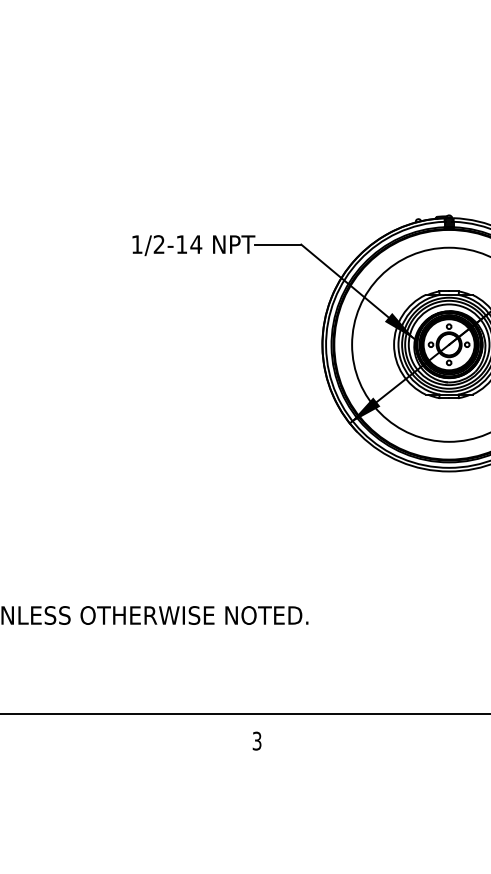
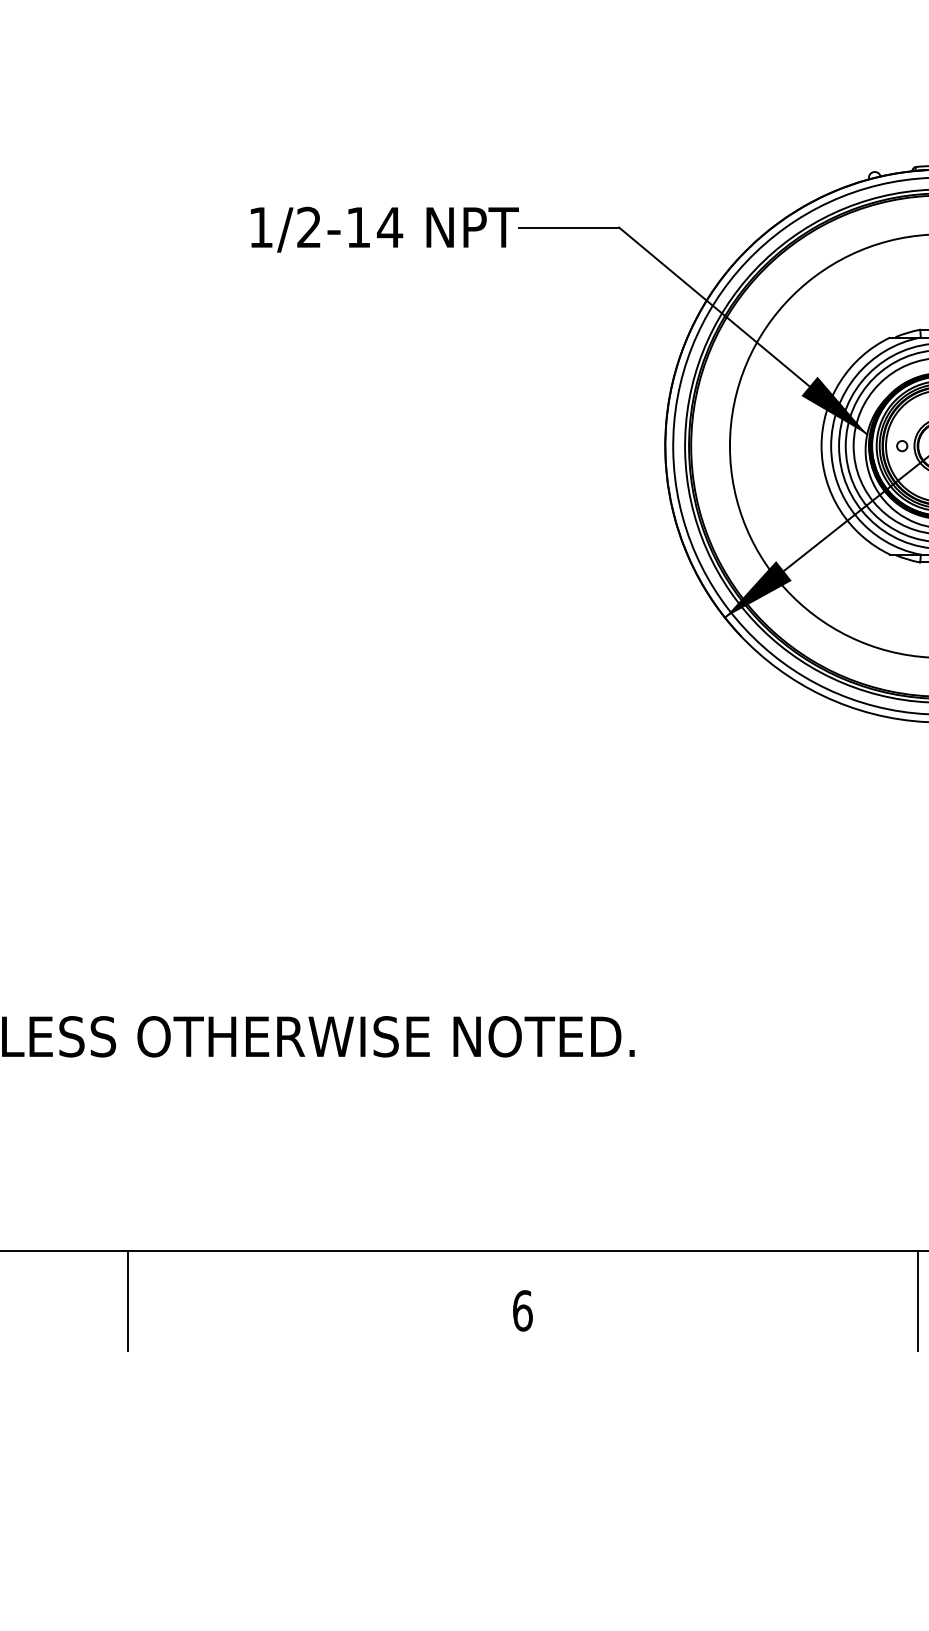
line: (76, 736) -> (128, 1300), added
line: (438, 736) -> (918, 1300), added
text: (256, 740) -> (521, 1309), 3 -> 6

